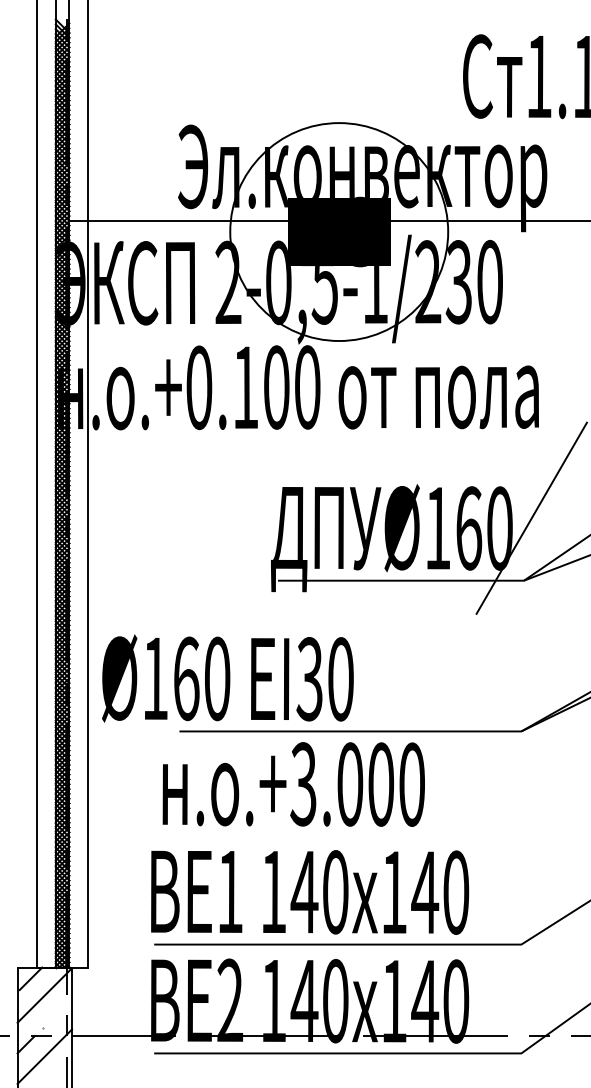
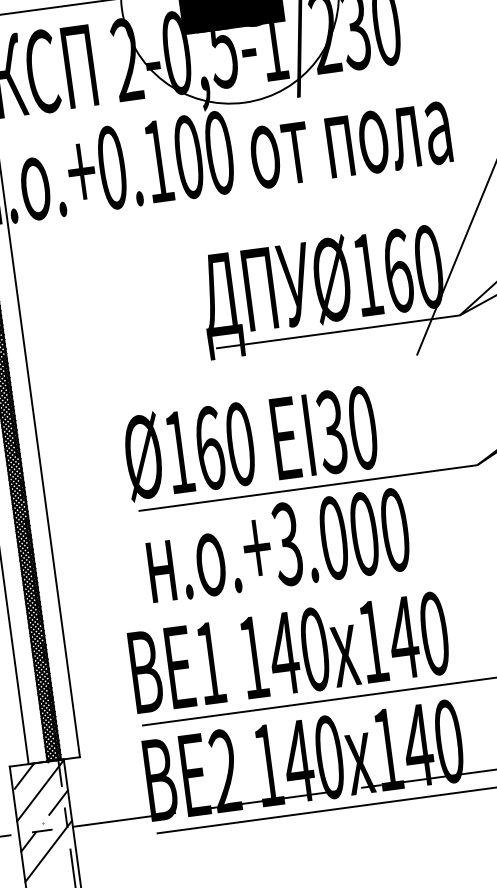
text: (227, 678) -> (250, 442), moved
text: (293, 784) -> (277, 545), moved
line: (61, 1009) -> (58, 802), added

